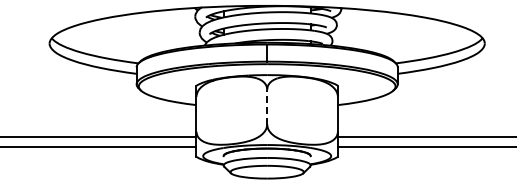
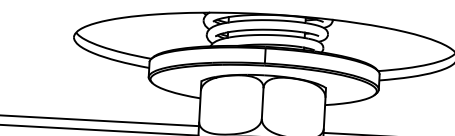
line: (267, 106) -> (262, 102), dashed -> solid

